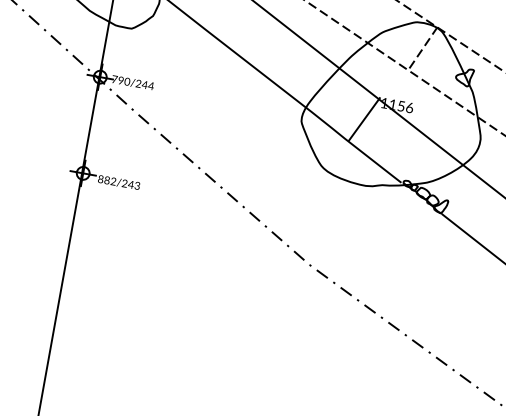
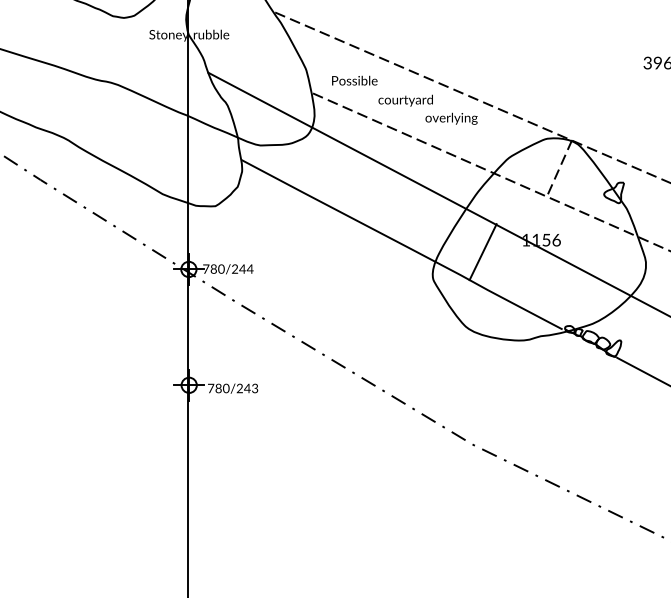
text: (120, 80) -> (213, 269), 790/244 -> 780/244
line: (363, 119) -> (482, 252), moved
text: (107, 180) -> (218, 388), 882/243 -> 780/243

